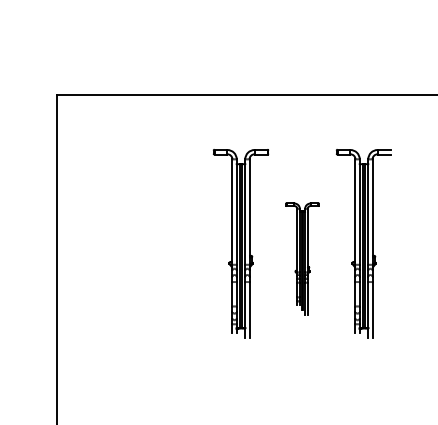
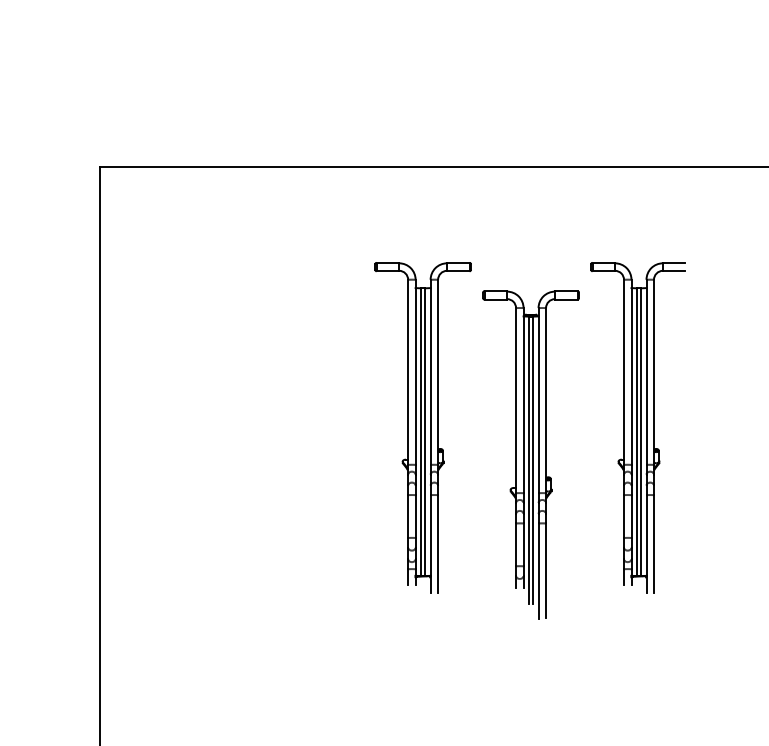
part: (302, 259) -> (531, 455), size x1.67

